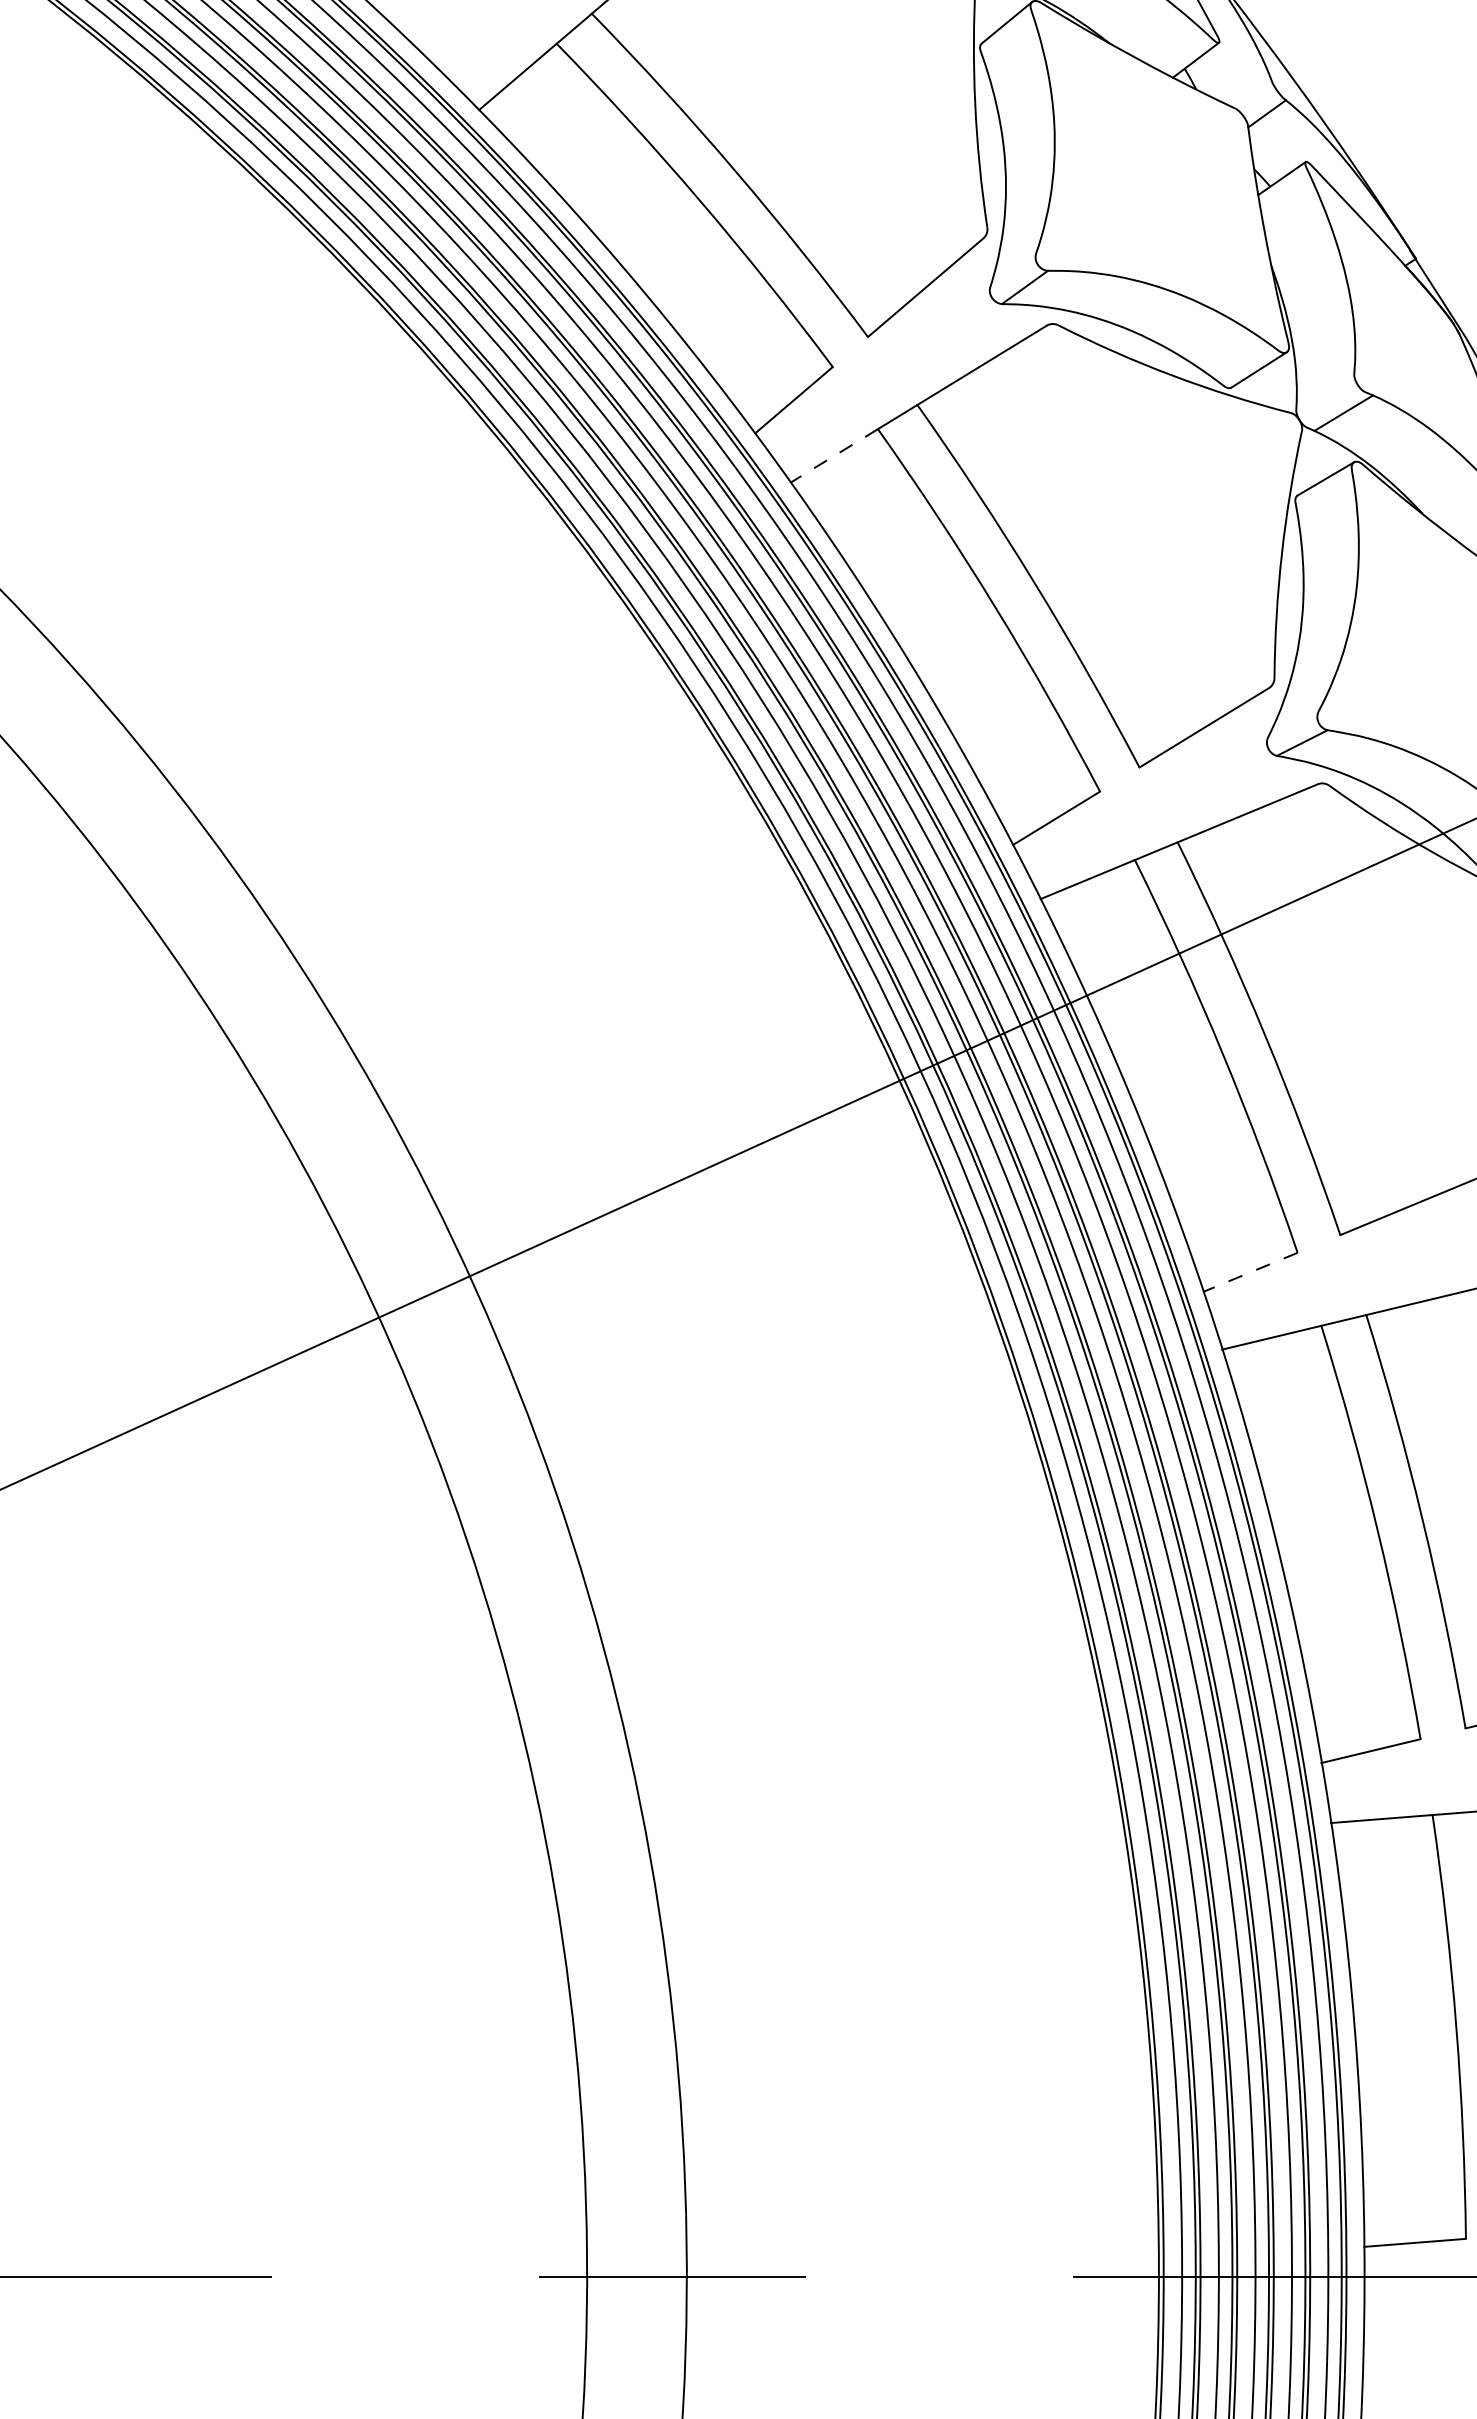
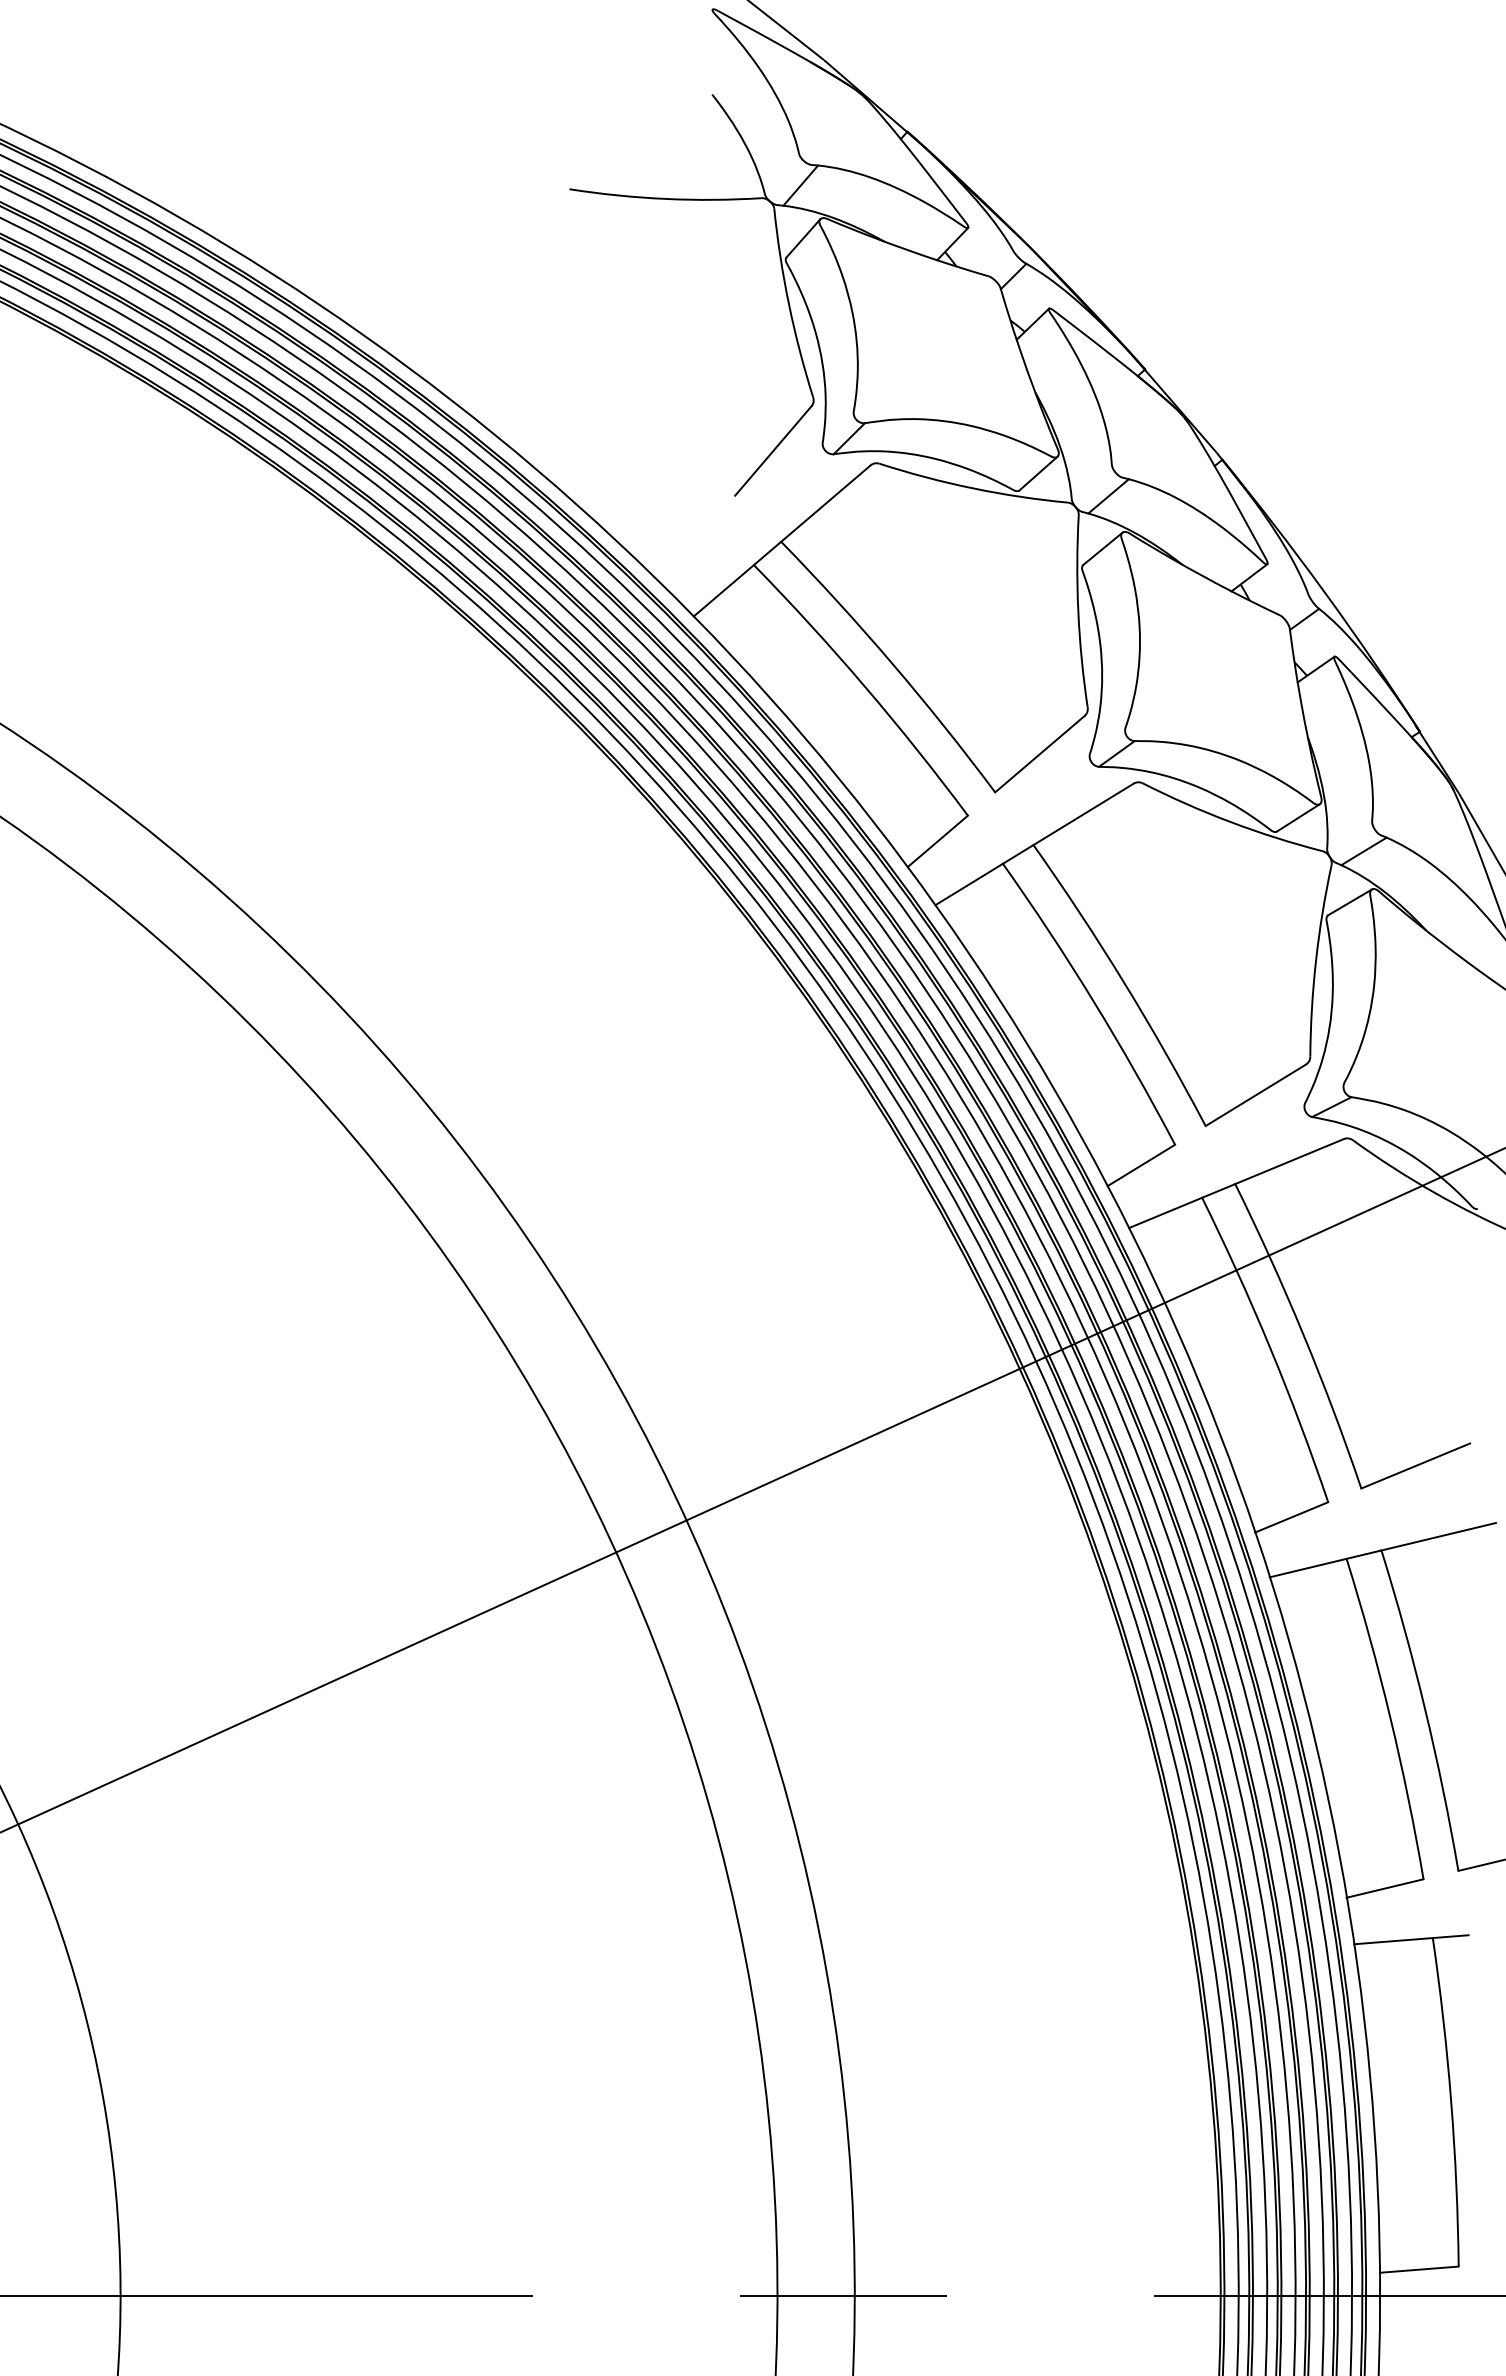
line: (834, 455) -> (969, 884), dashed -> solid
line: (1250, 1272) -> (1291, 1517), dashed -> solid

